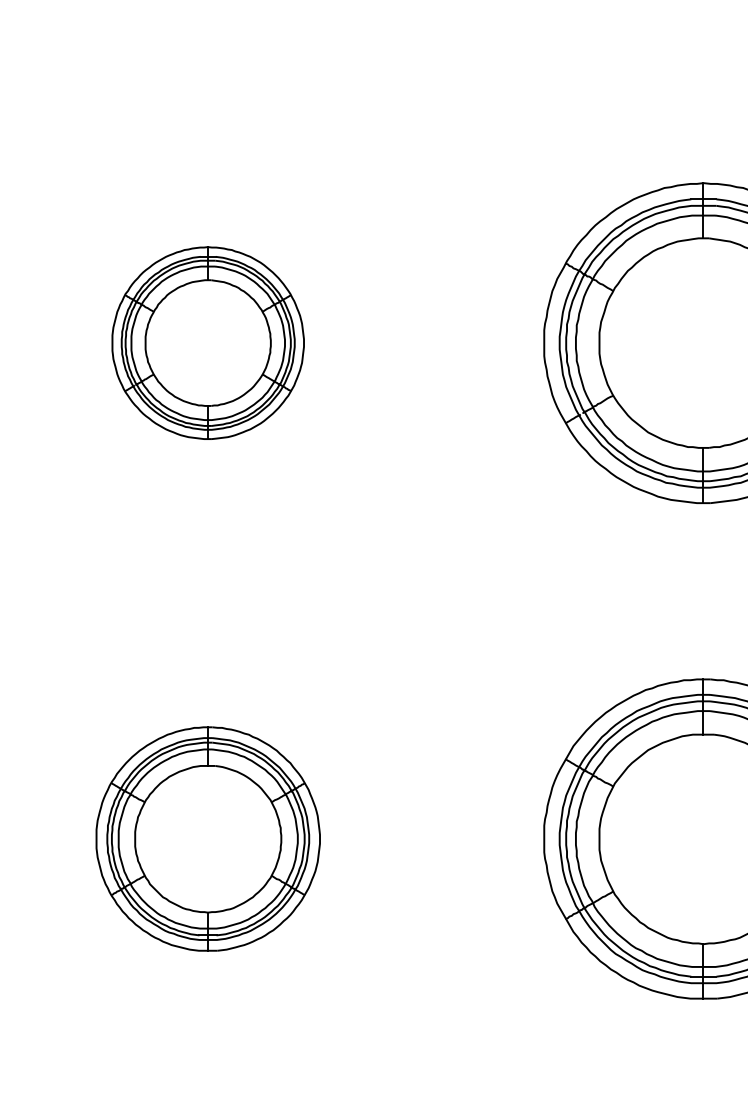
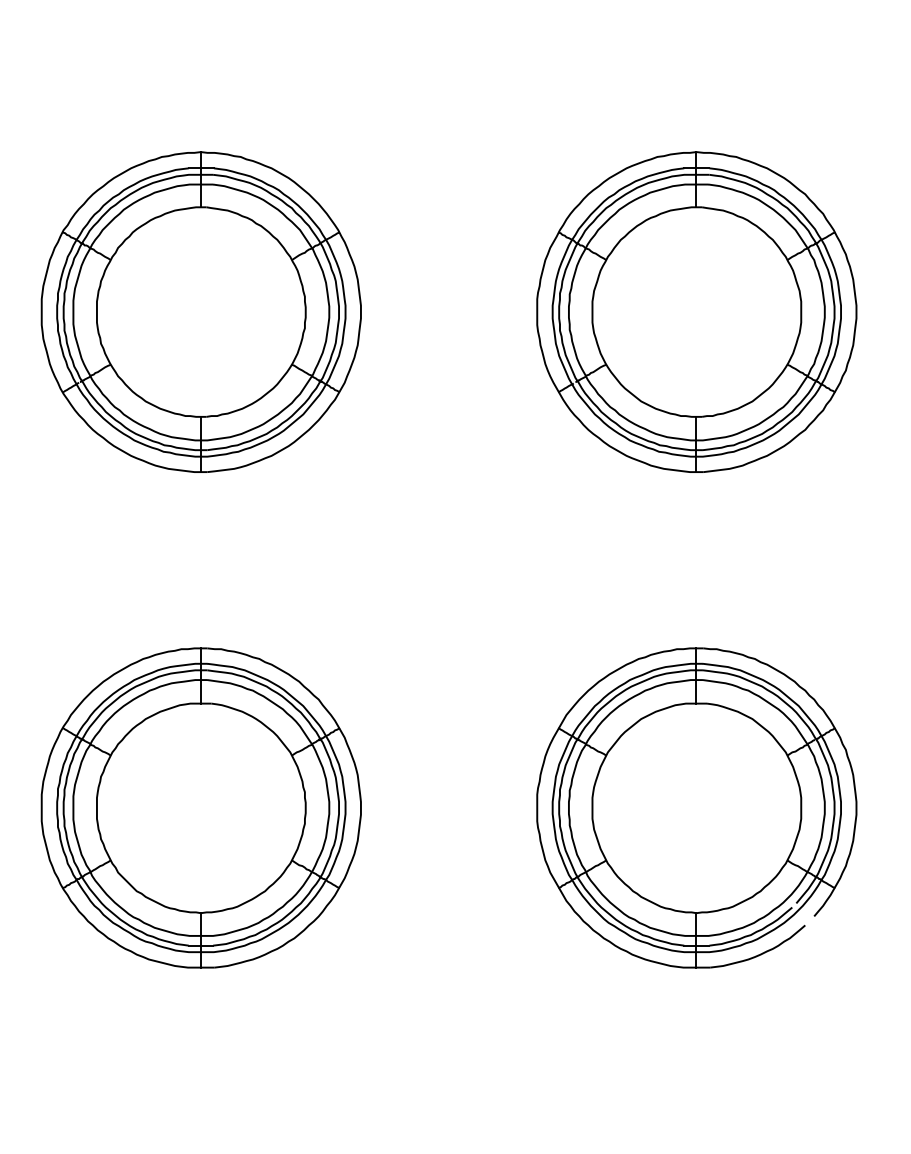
part: (207, 342) -> (200, 311), size x1.67
part: (207, 838) -> (200, 807), size x1.43

